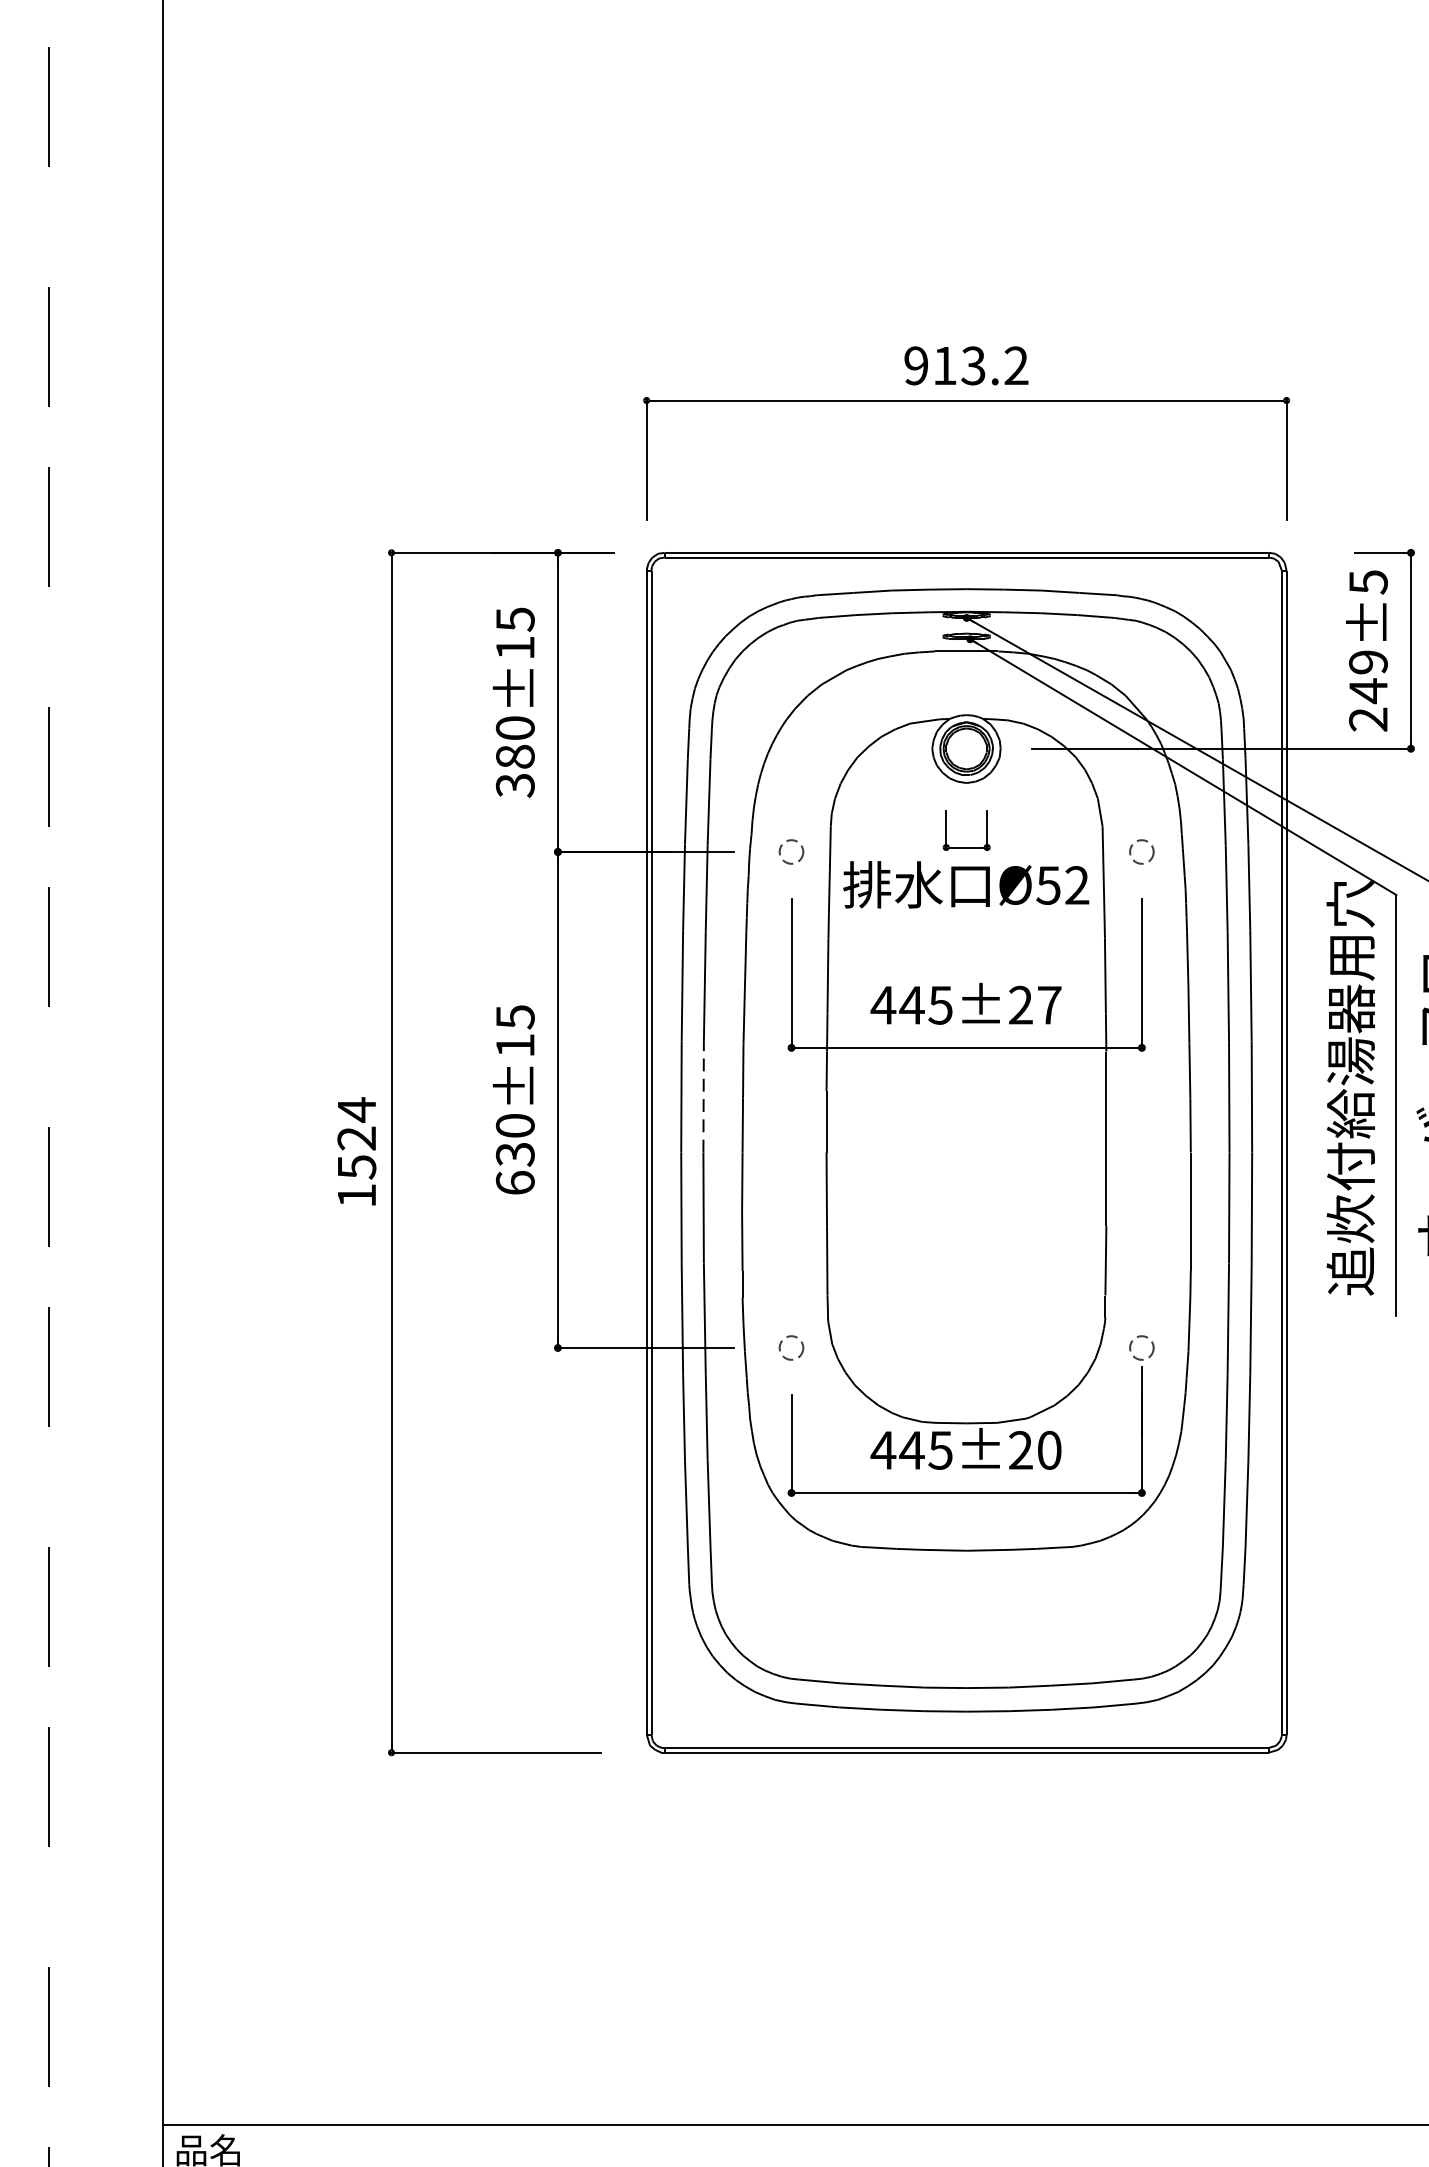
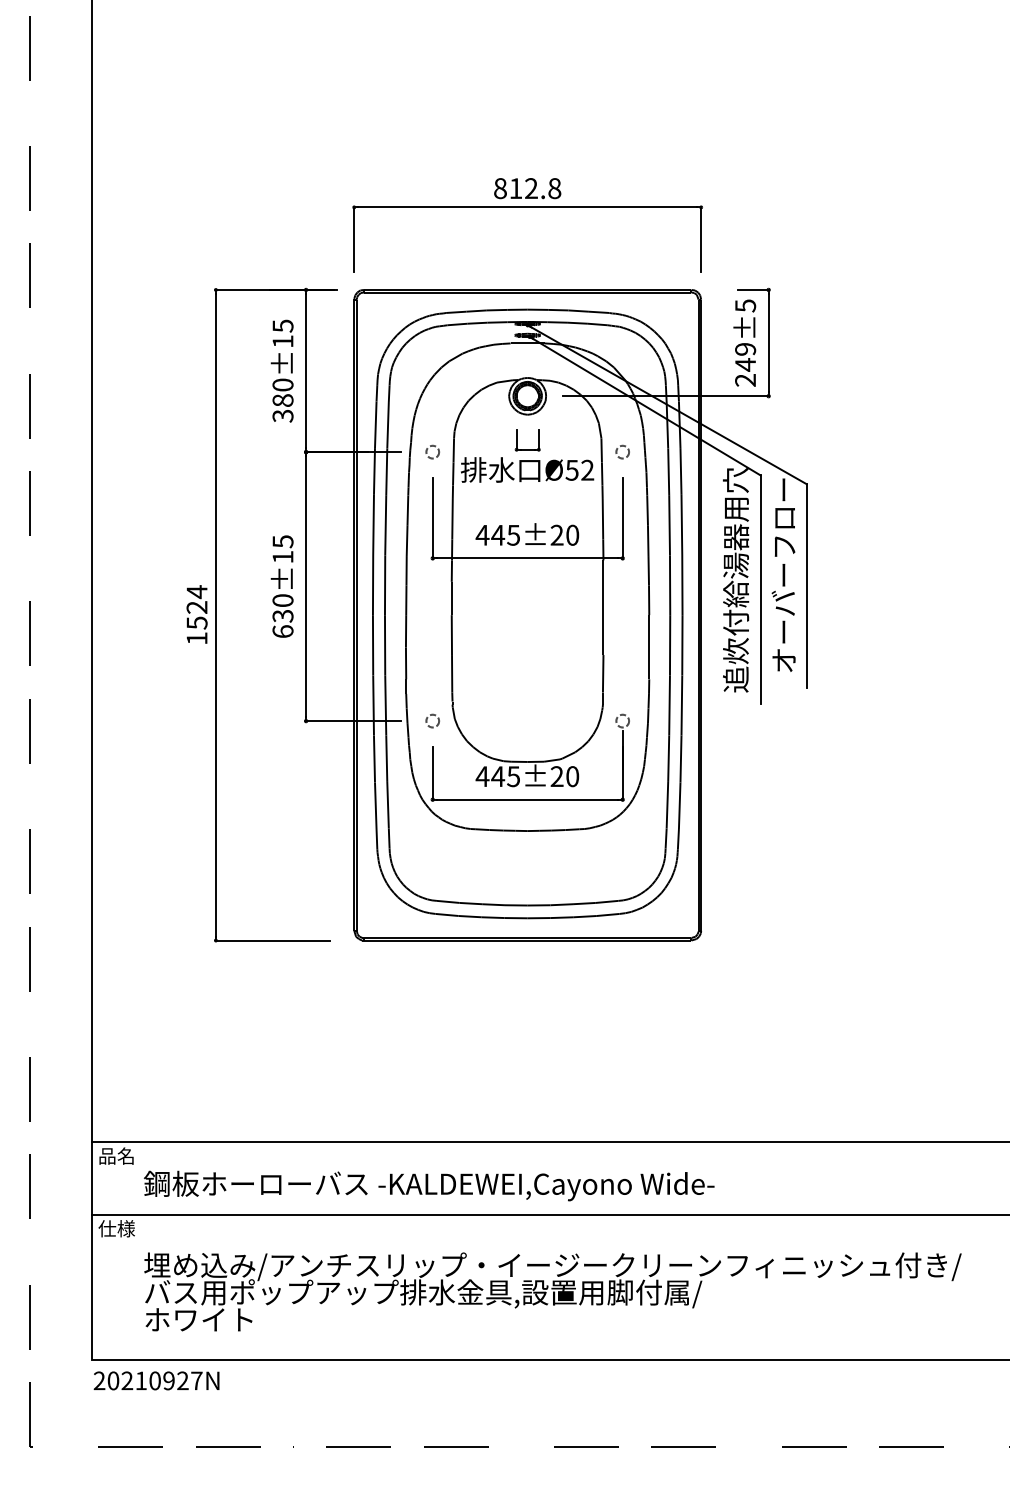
text: (966, 365) -> (527, 188), 913.2 -> 812.8
text: (1049, 1003) -> (572, 534), 445±27 -> 445±20
line: (704, 1097) -> (385, 585), dashed -> solid

